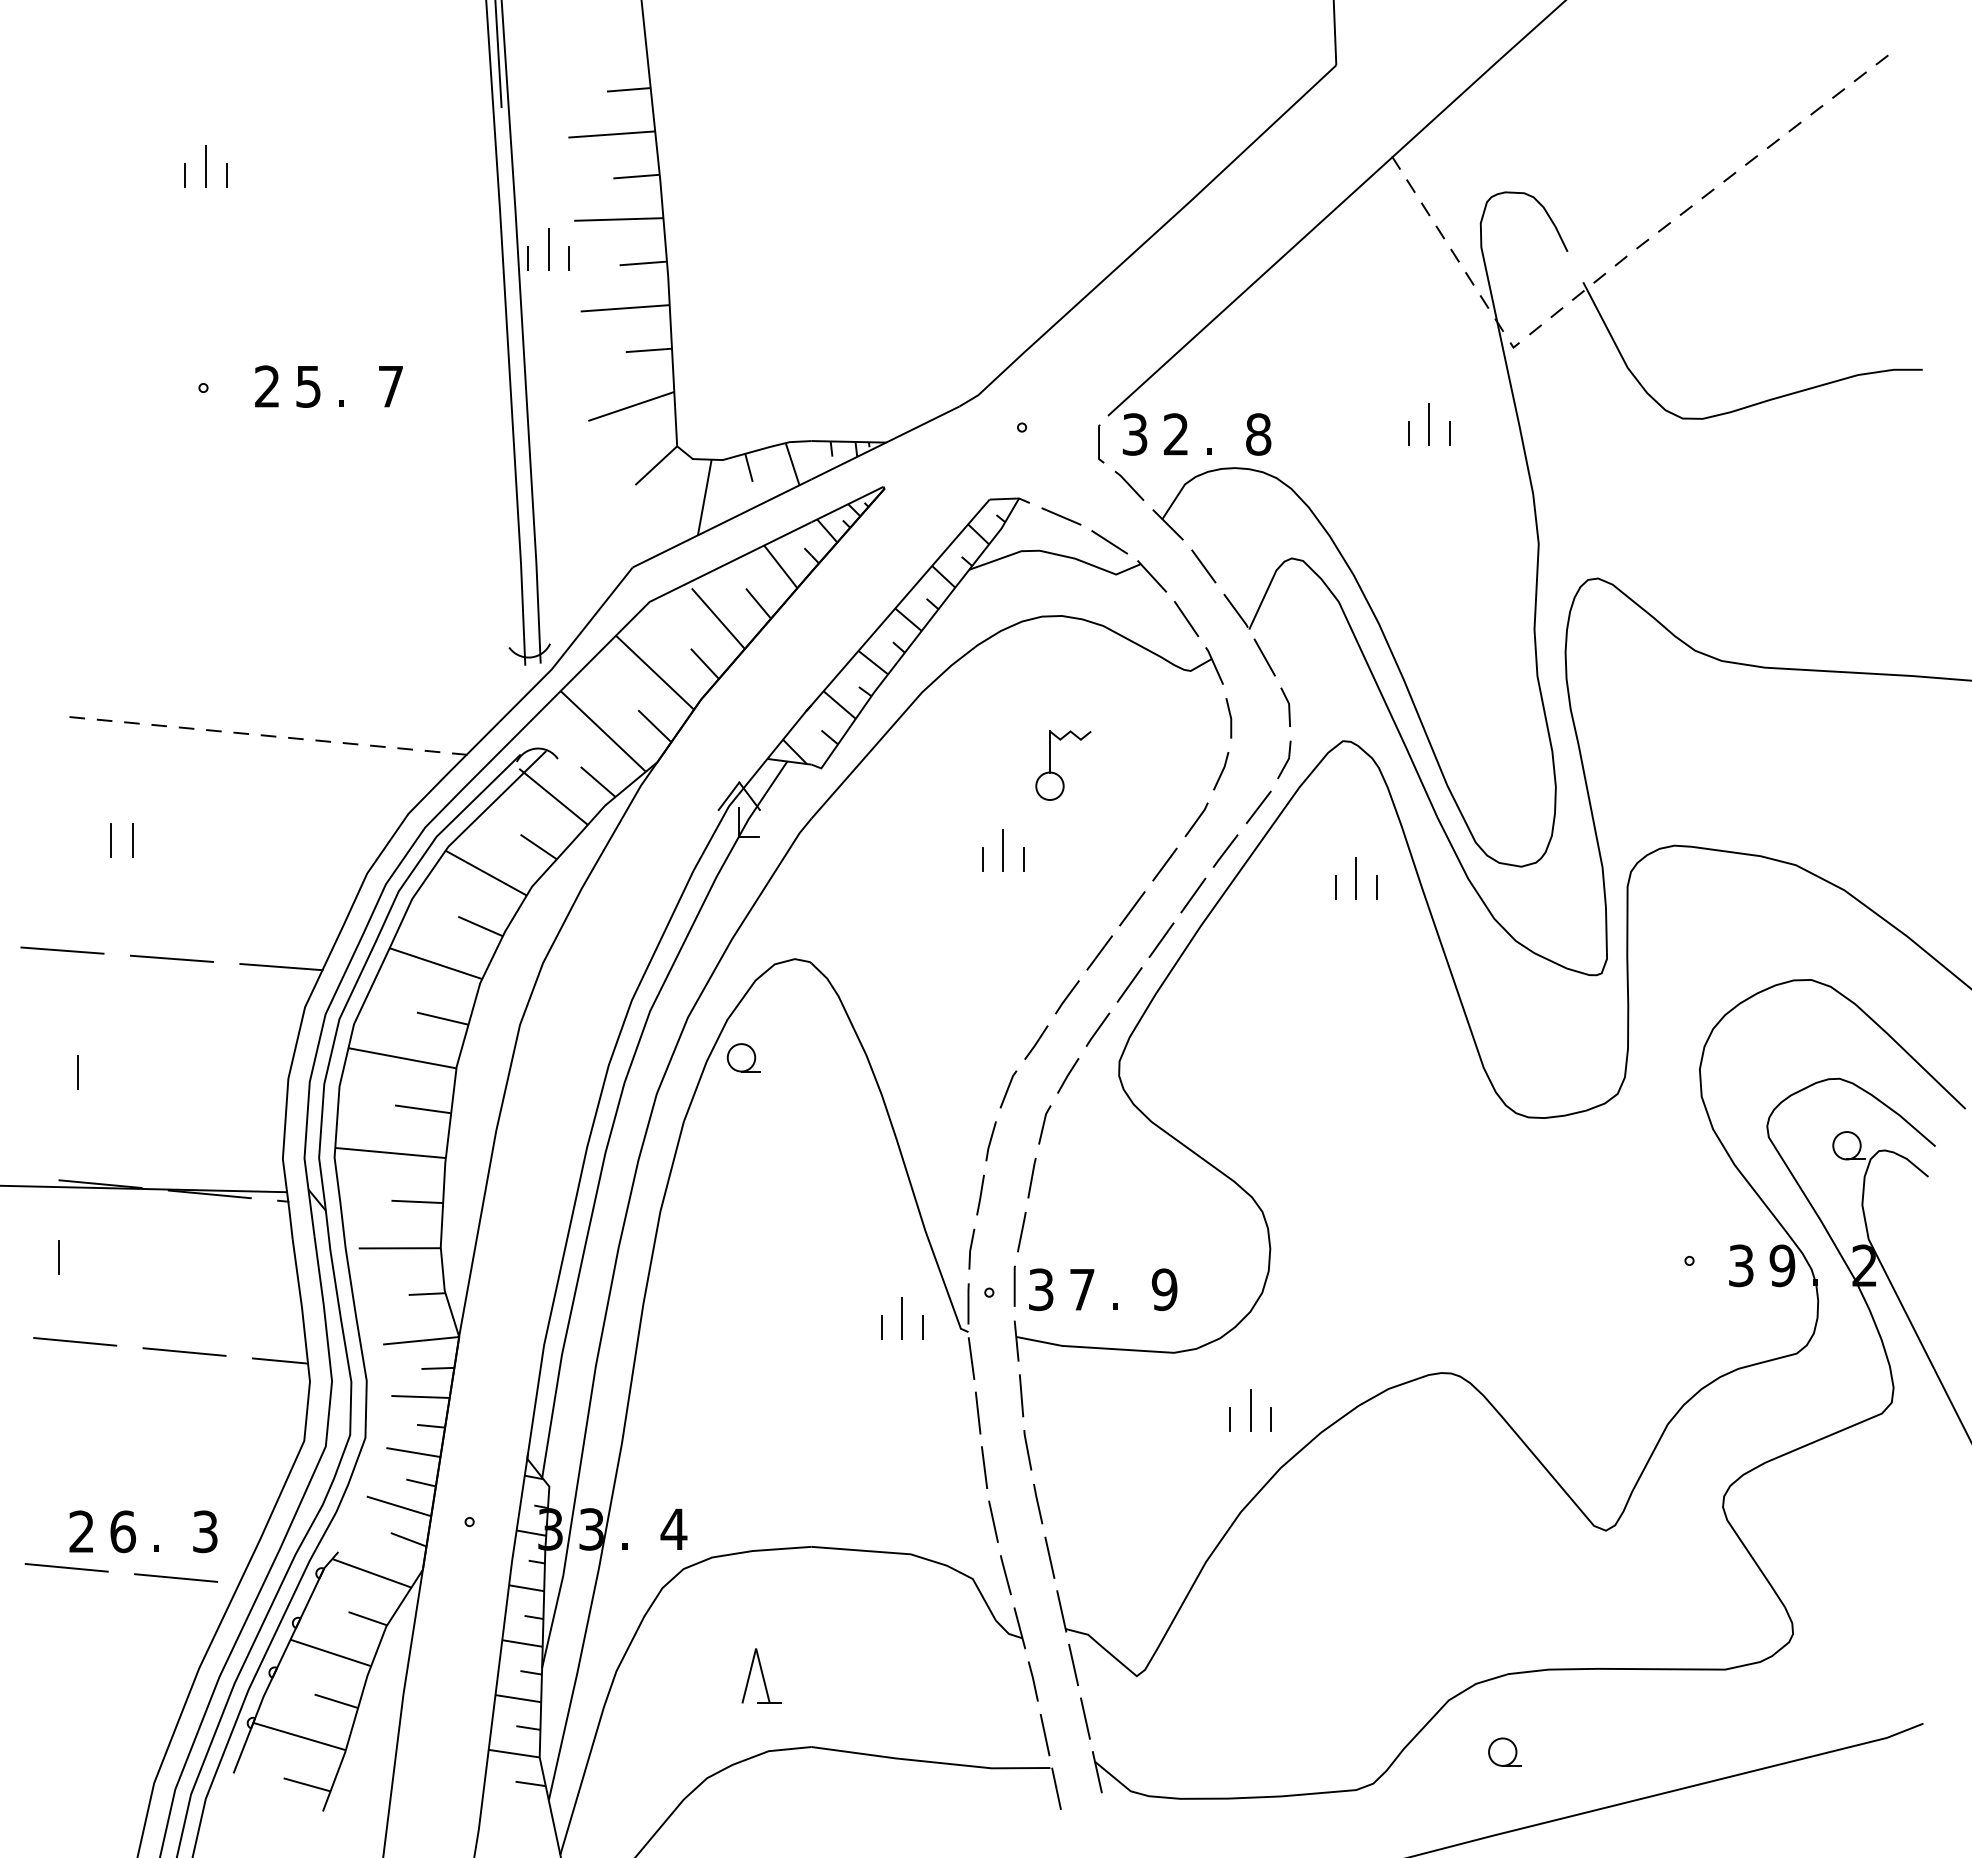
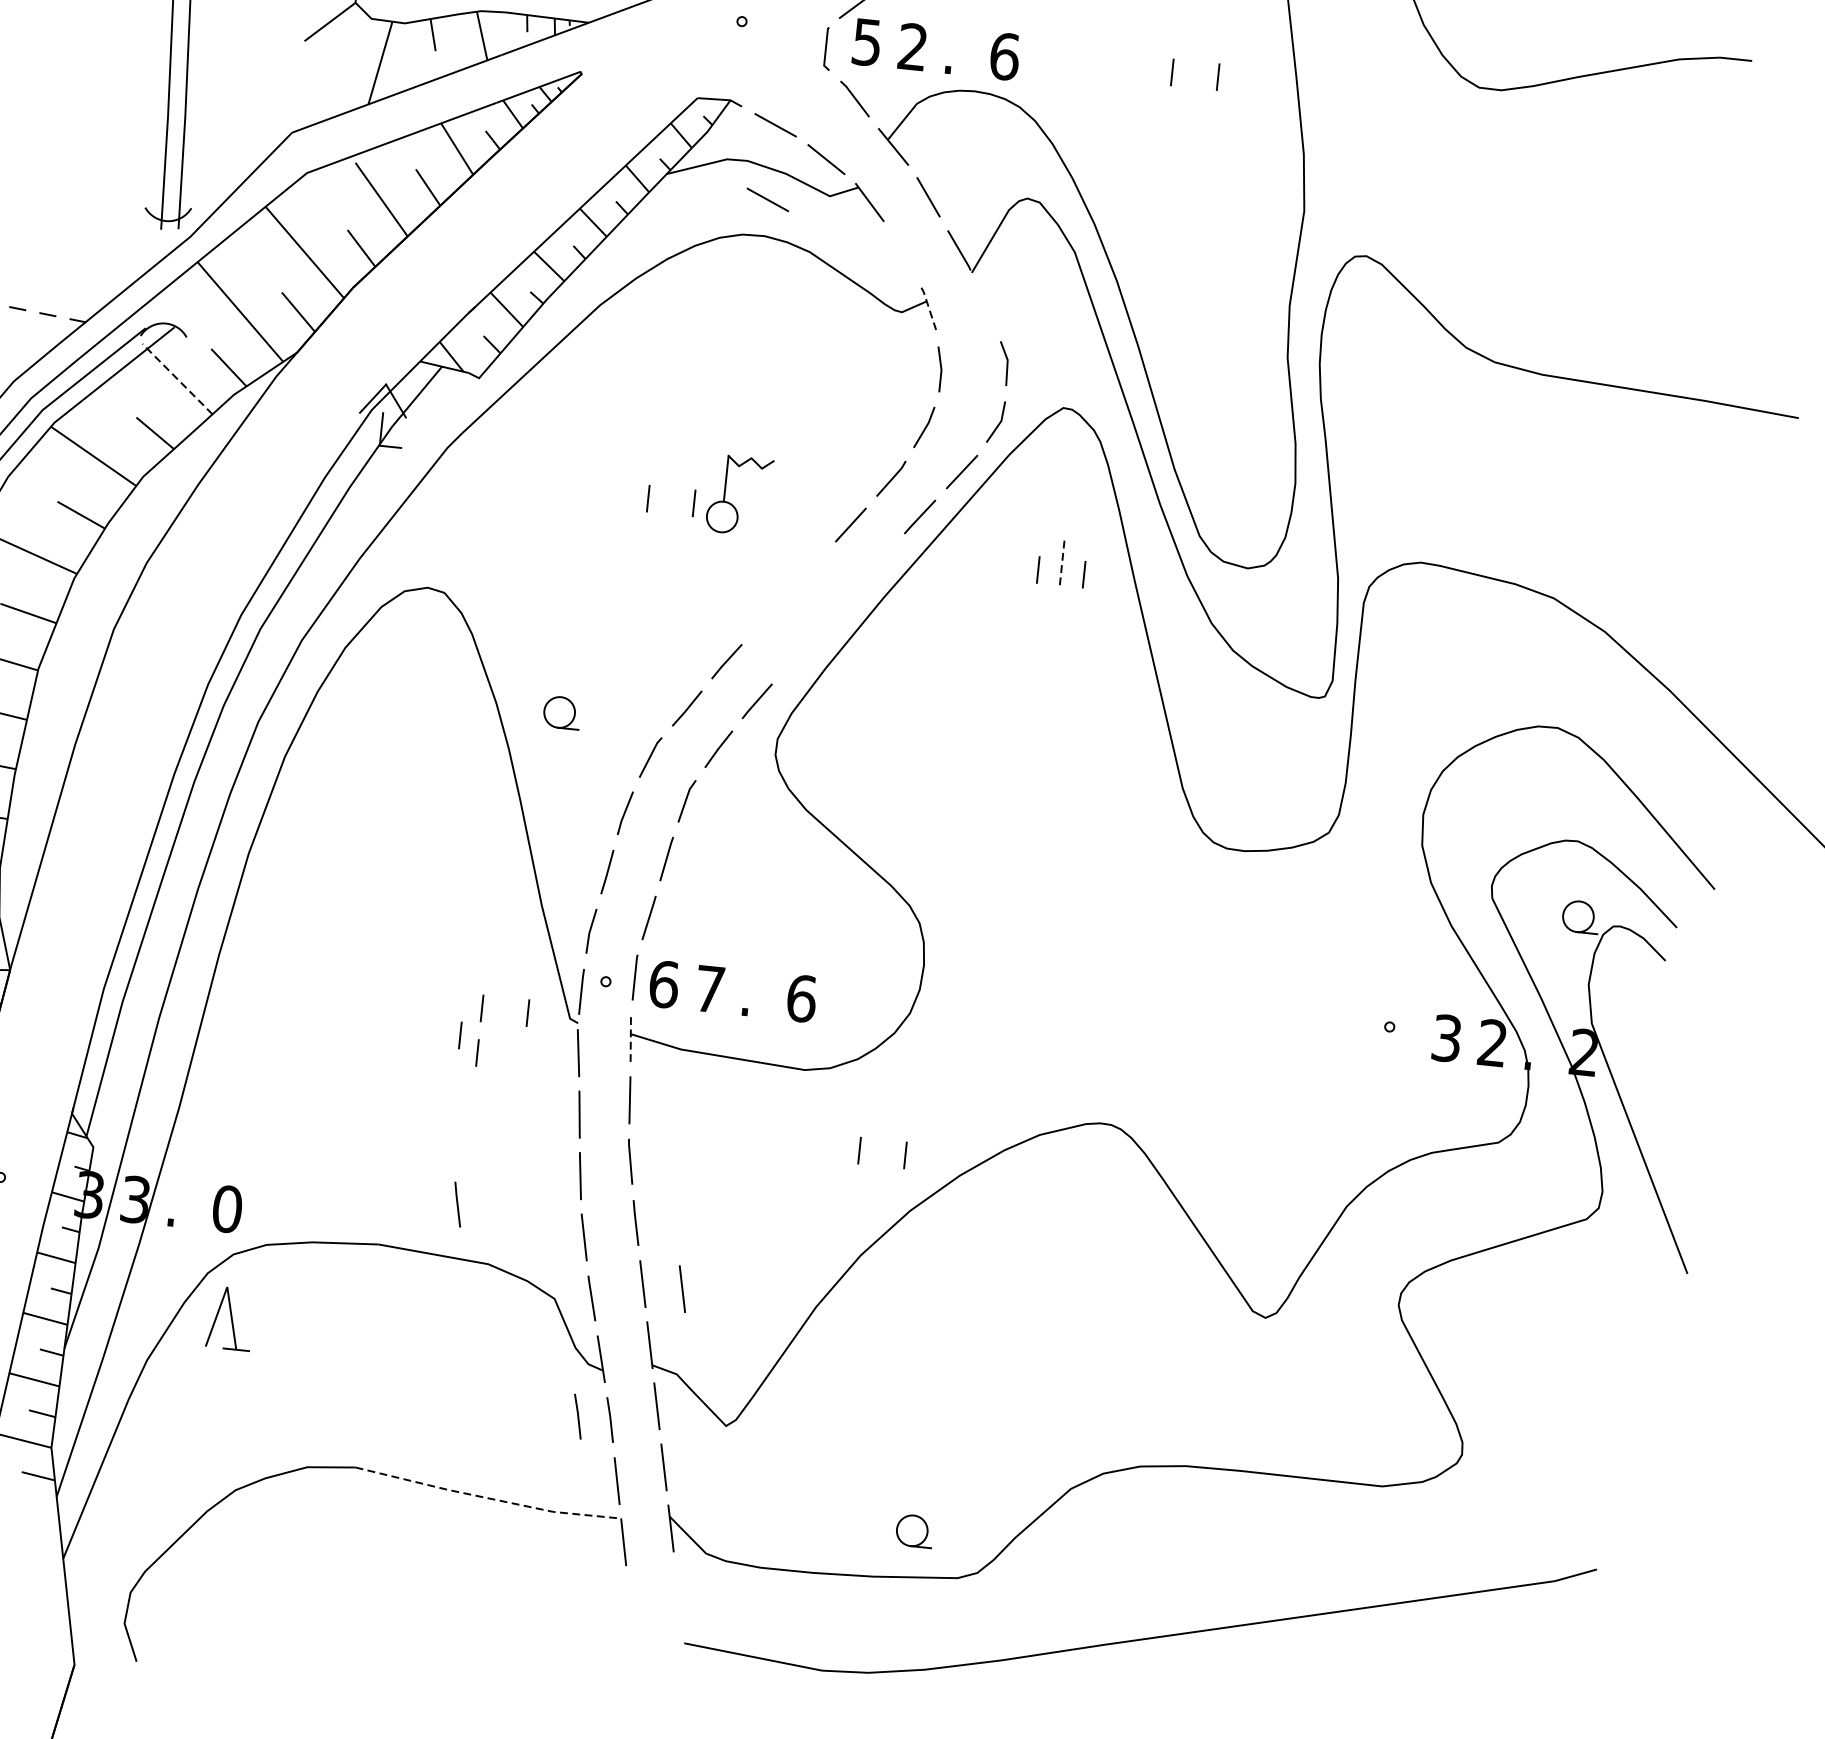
line: (1429, 423) -> (1196, 64), removed
text: (1135, 434) -> (867, 42), 3 -> 5
text: (1258, 434) -> (1004, 56), 8 -> 6
line: (1061, 583) -> (768, 199), added
line: (1186, 619) -> (903, 254), removed
line: (1264, 657) -> (985, 305), removed
line: (1214, 666) -> (928, 310), solid -> dashed
part: (1057, 773) -> (732, 503), moved
line: (553, 796) -> (177, 378), solid -> dashed
line: (1003, 850) -> (672, 490), removed
line: (1356, 878) -> (1062, 562), solid -> dashed
line: (1193, 895) -> (879, 562), removed
line: (1132, 908) -> (809, 570), removed
line: (1161, 940) -> (838, 609), removed
line: (1099, 952) -> (767, 615), removed
line: (1129, 984) -> (797, 654), removed
part: (743, 1057) -> (561, 712), moved
text: (1782, 1265) -> (1492, 1042), 9 -> 2
text: (1041, 1289) -> (664, 984), 3 -> 6
text: (1164, 1289) -> (801, 998), 9 -> 6
line: (902, 1318) -> (506, 1000), removed
line: (1016, 1340) -> (630, 1038), solid -> dashed
line: (864, 1353) -> (459, 1035), added
line: (881, 1367) -> (477, 1052), added
line: (1250, 1409) -> (883, 1141), removed
line: (878, 1504) -> (458, 1204), added
text: (673, 1529) -> (226, 1209), 4 -> 0
line: (1085, 1558) -> (682, 1288), added
part: (761, 1675) -> (230, 1317), moved
line: (1004, 1681) -> (578, 1416), added
part: (1504, 1751) -> (914, 1530), moved
line: (930, 1762) -> (486, 1498), solid -> dashed

